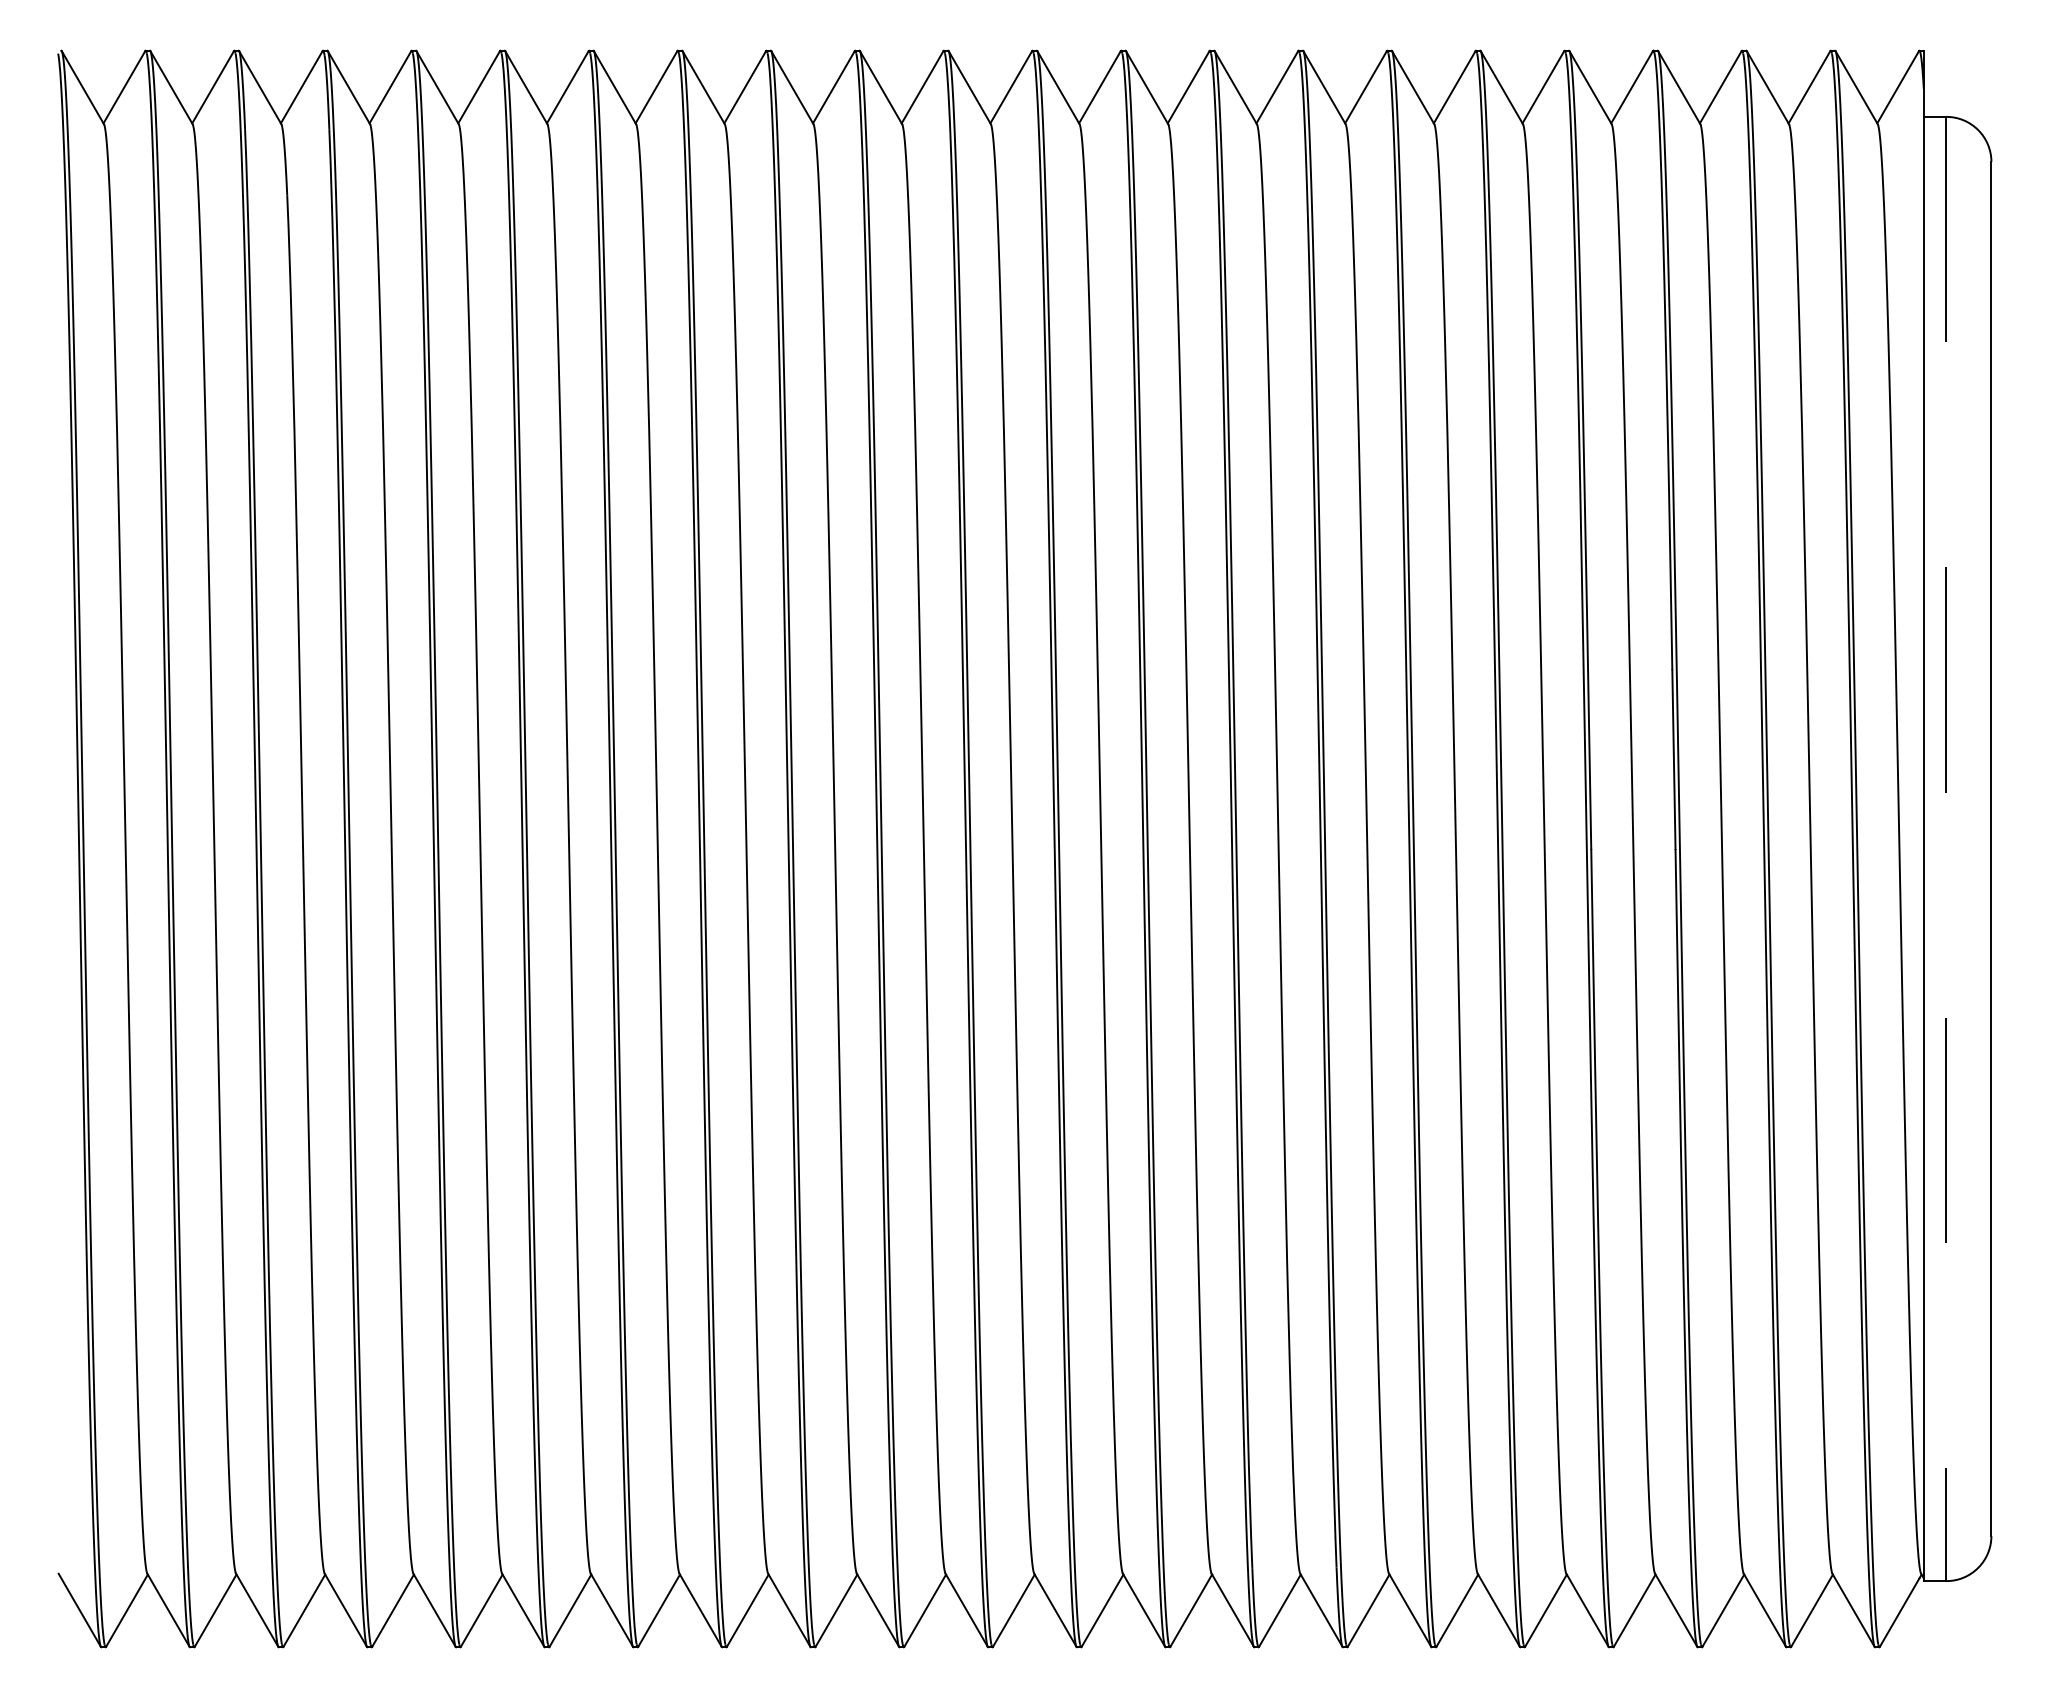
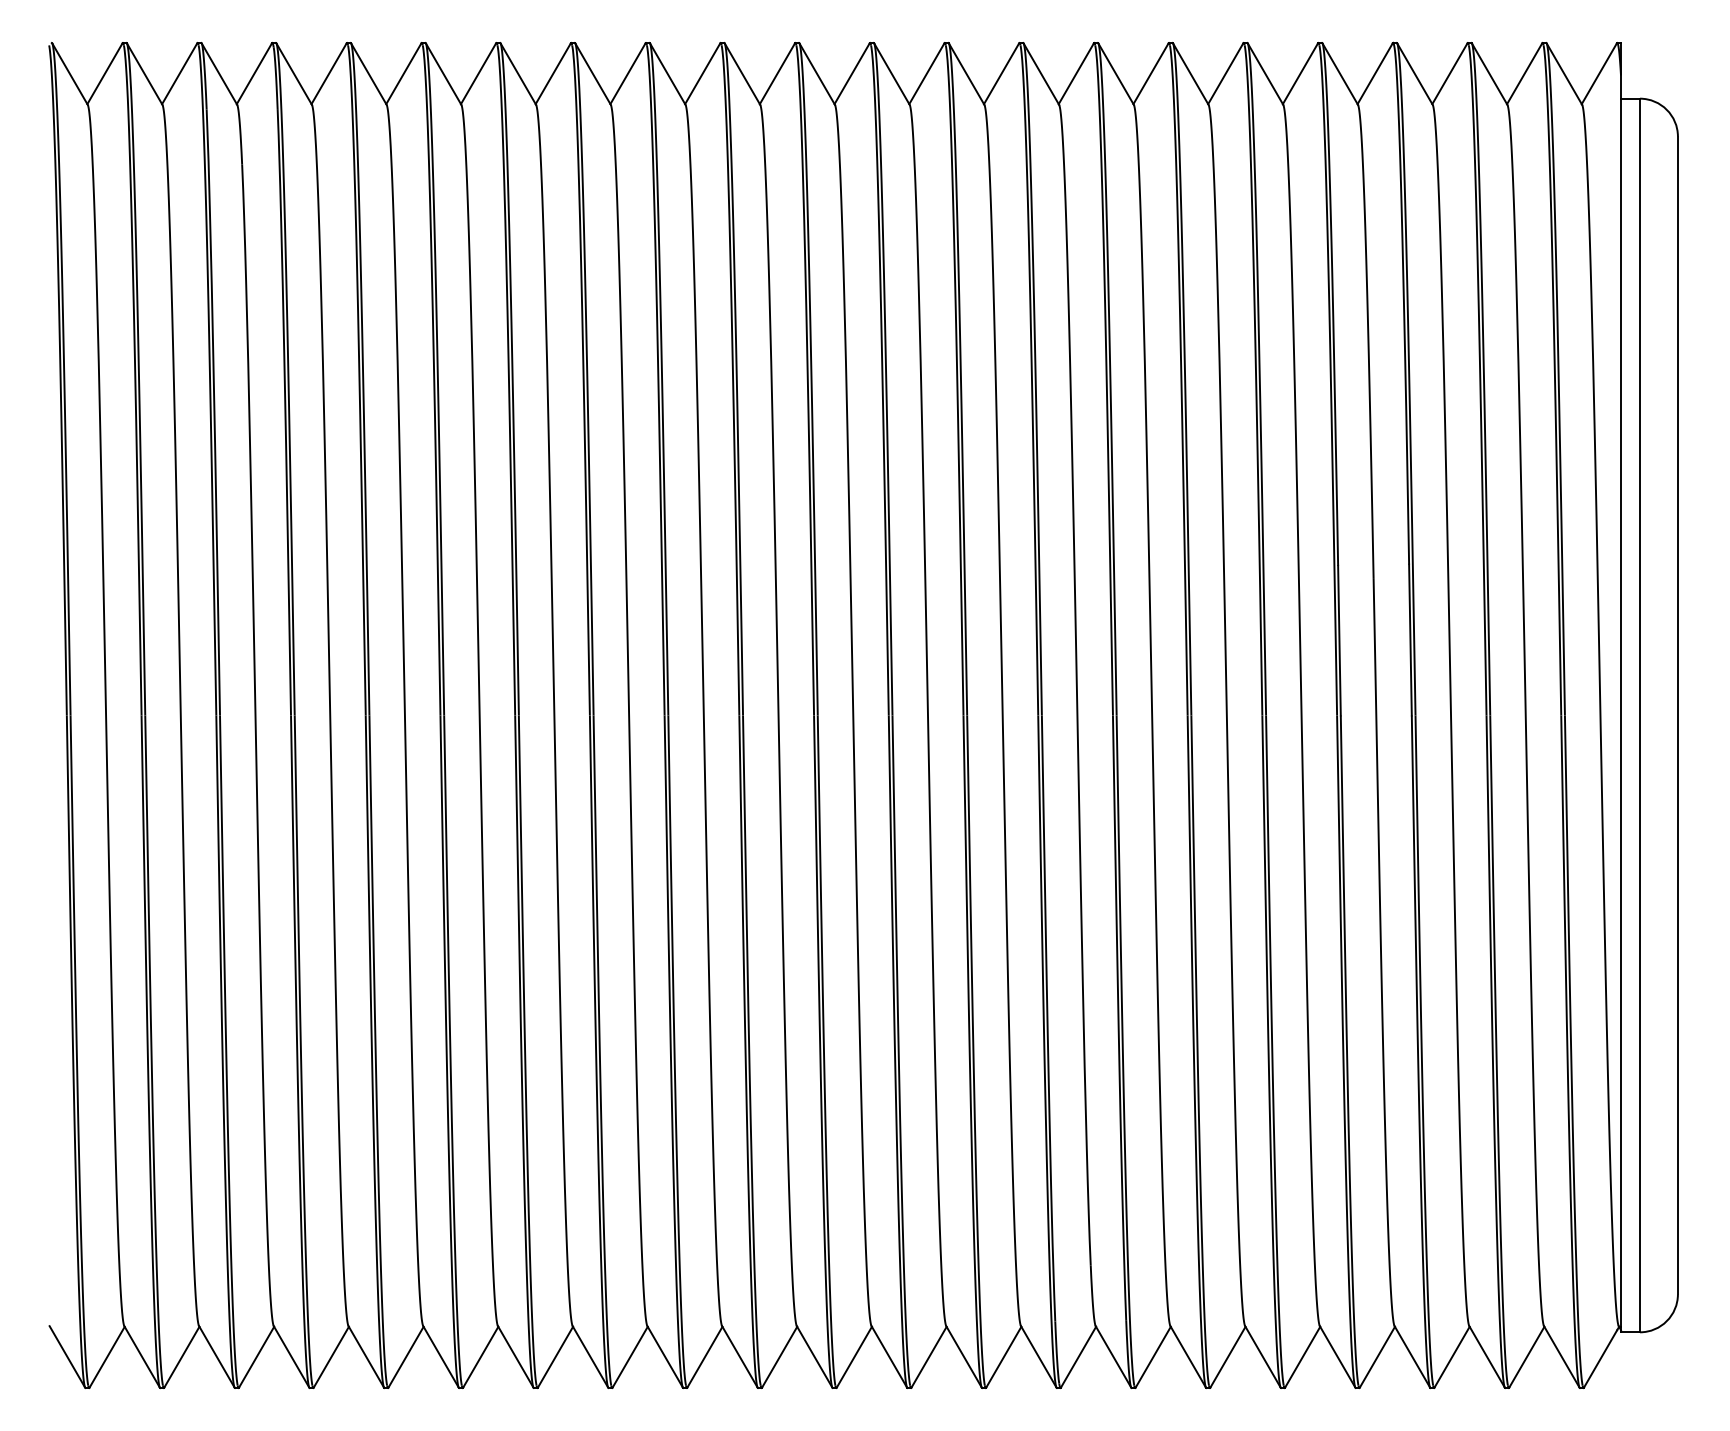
line: (1946, 849) -> (1640, 715), dashed -> solid

